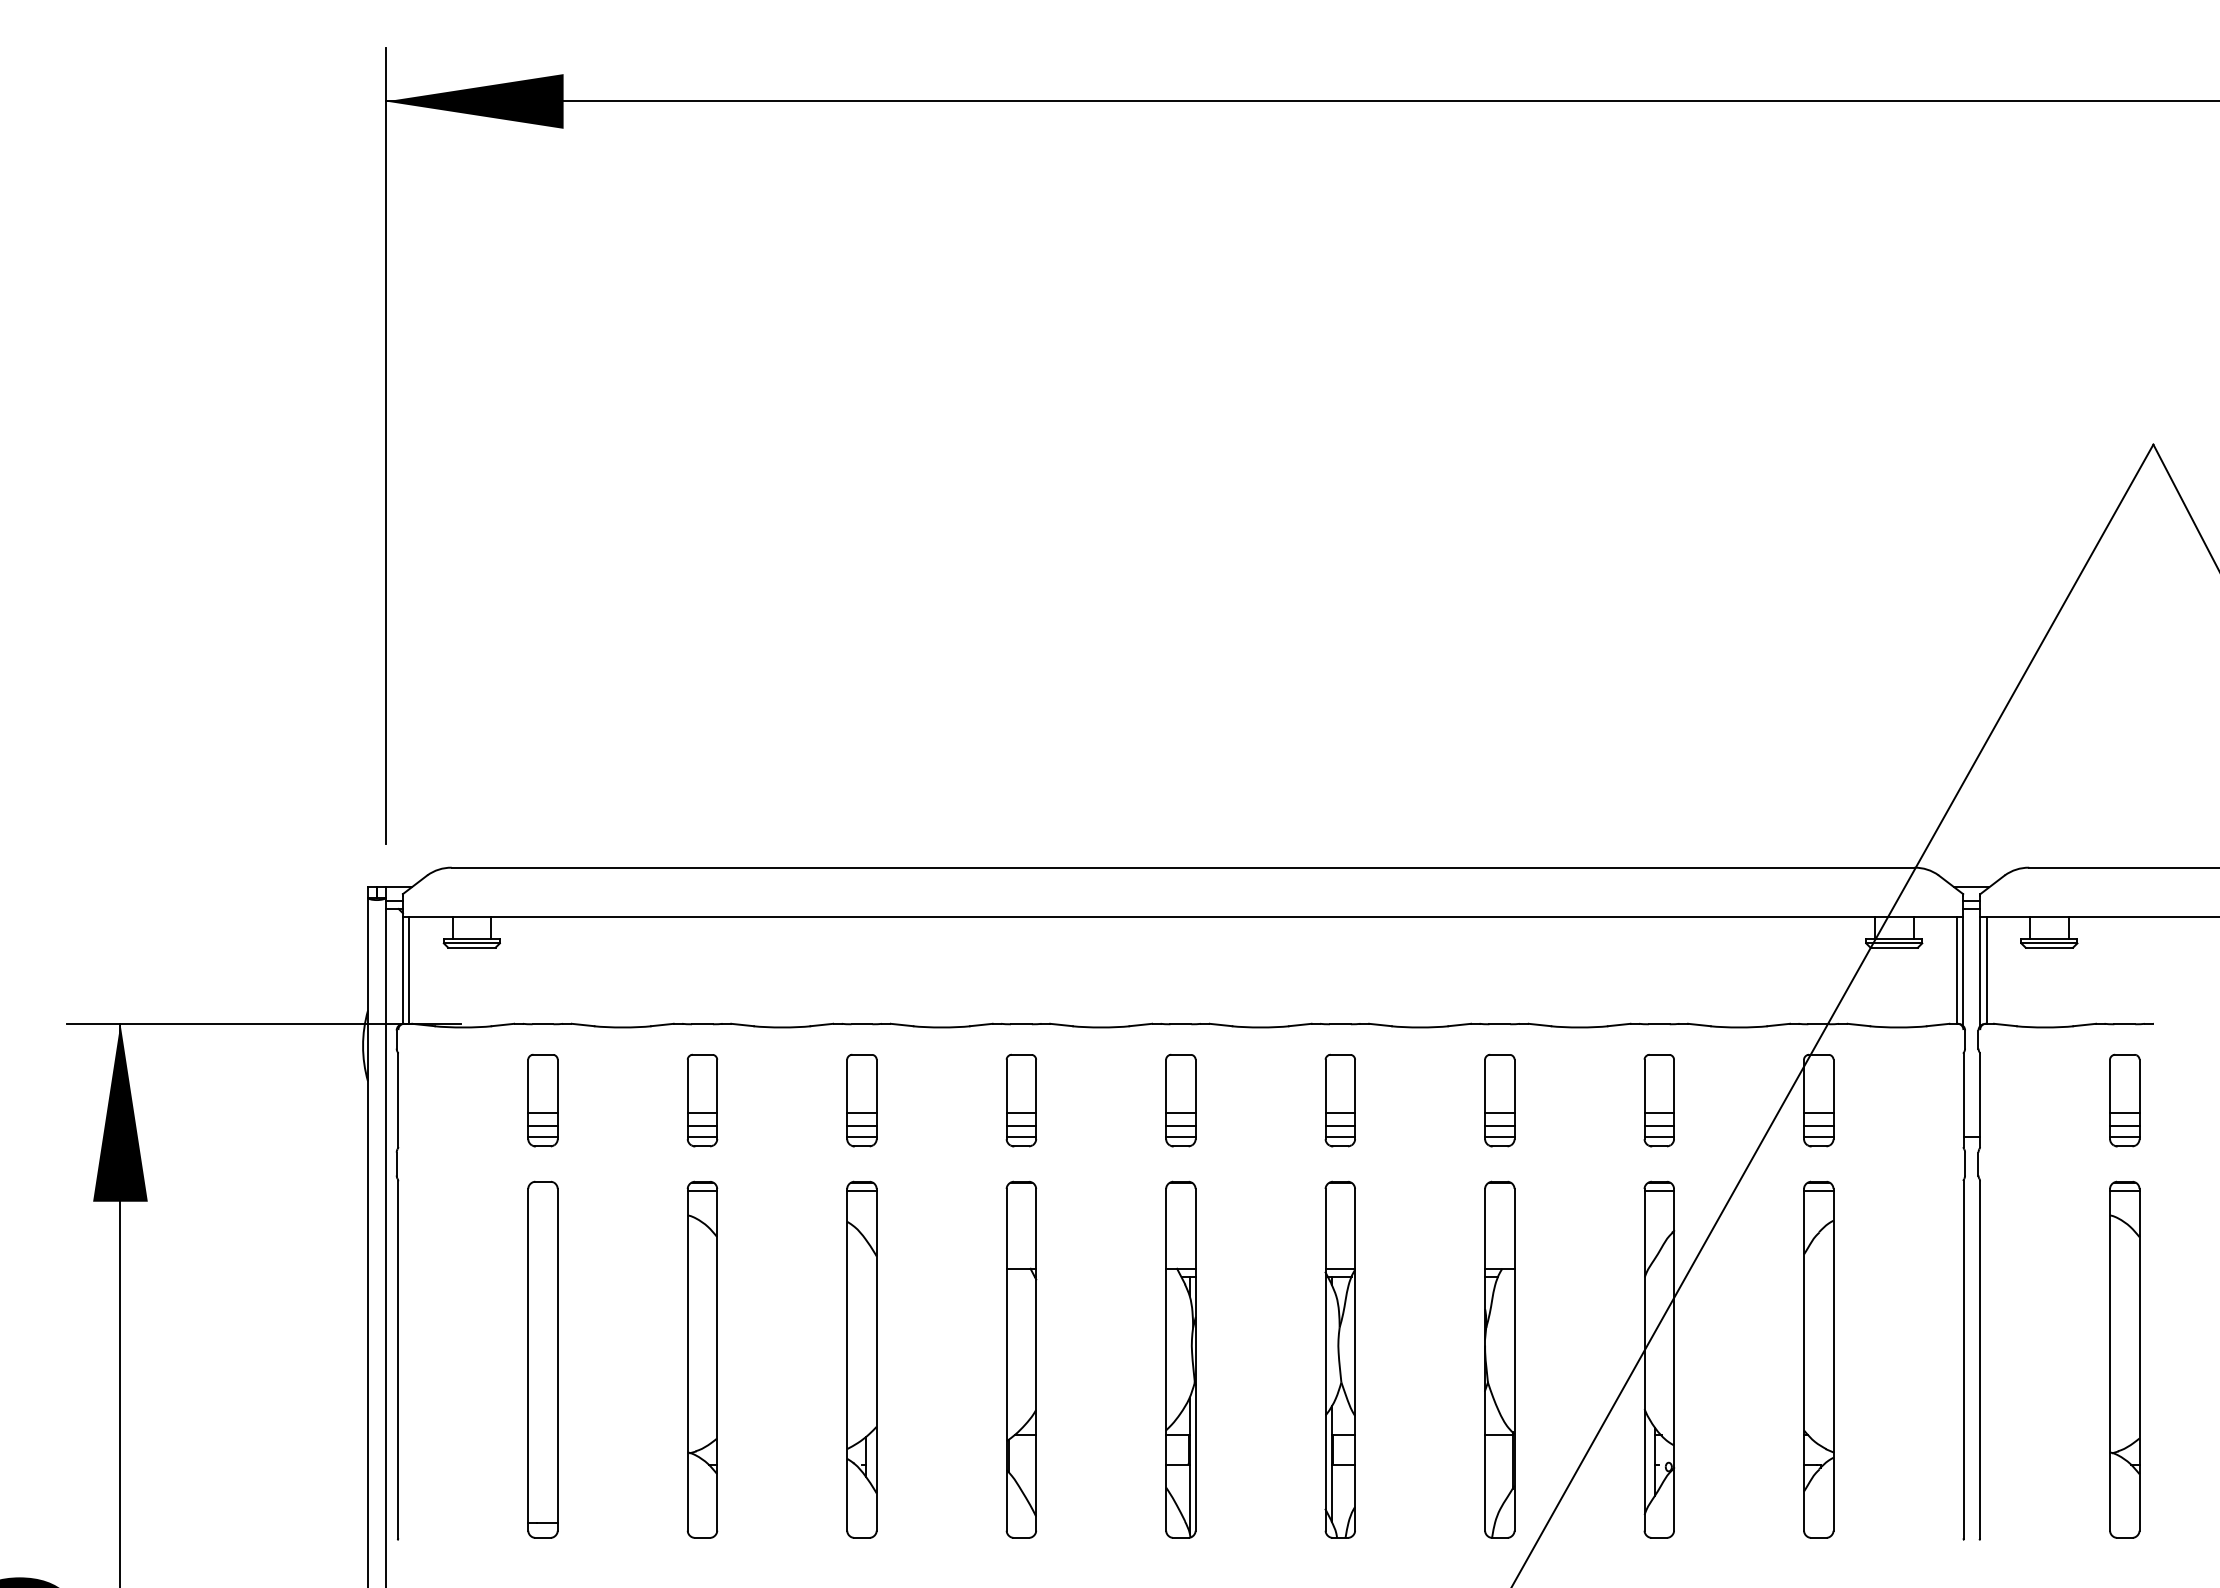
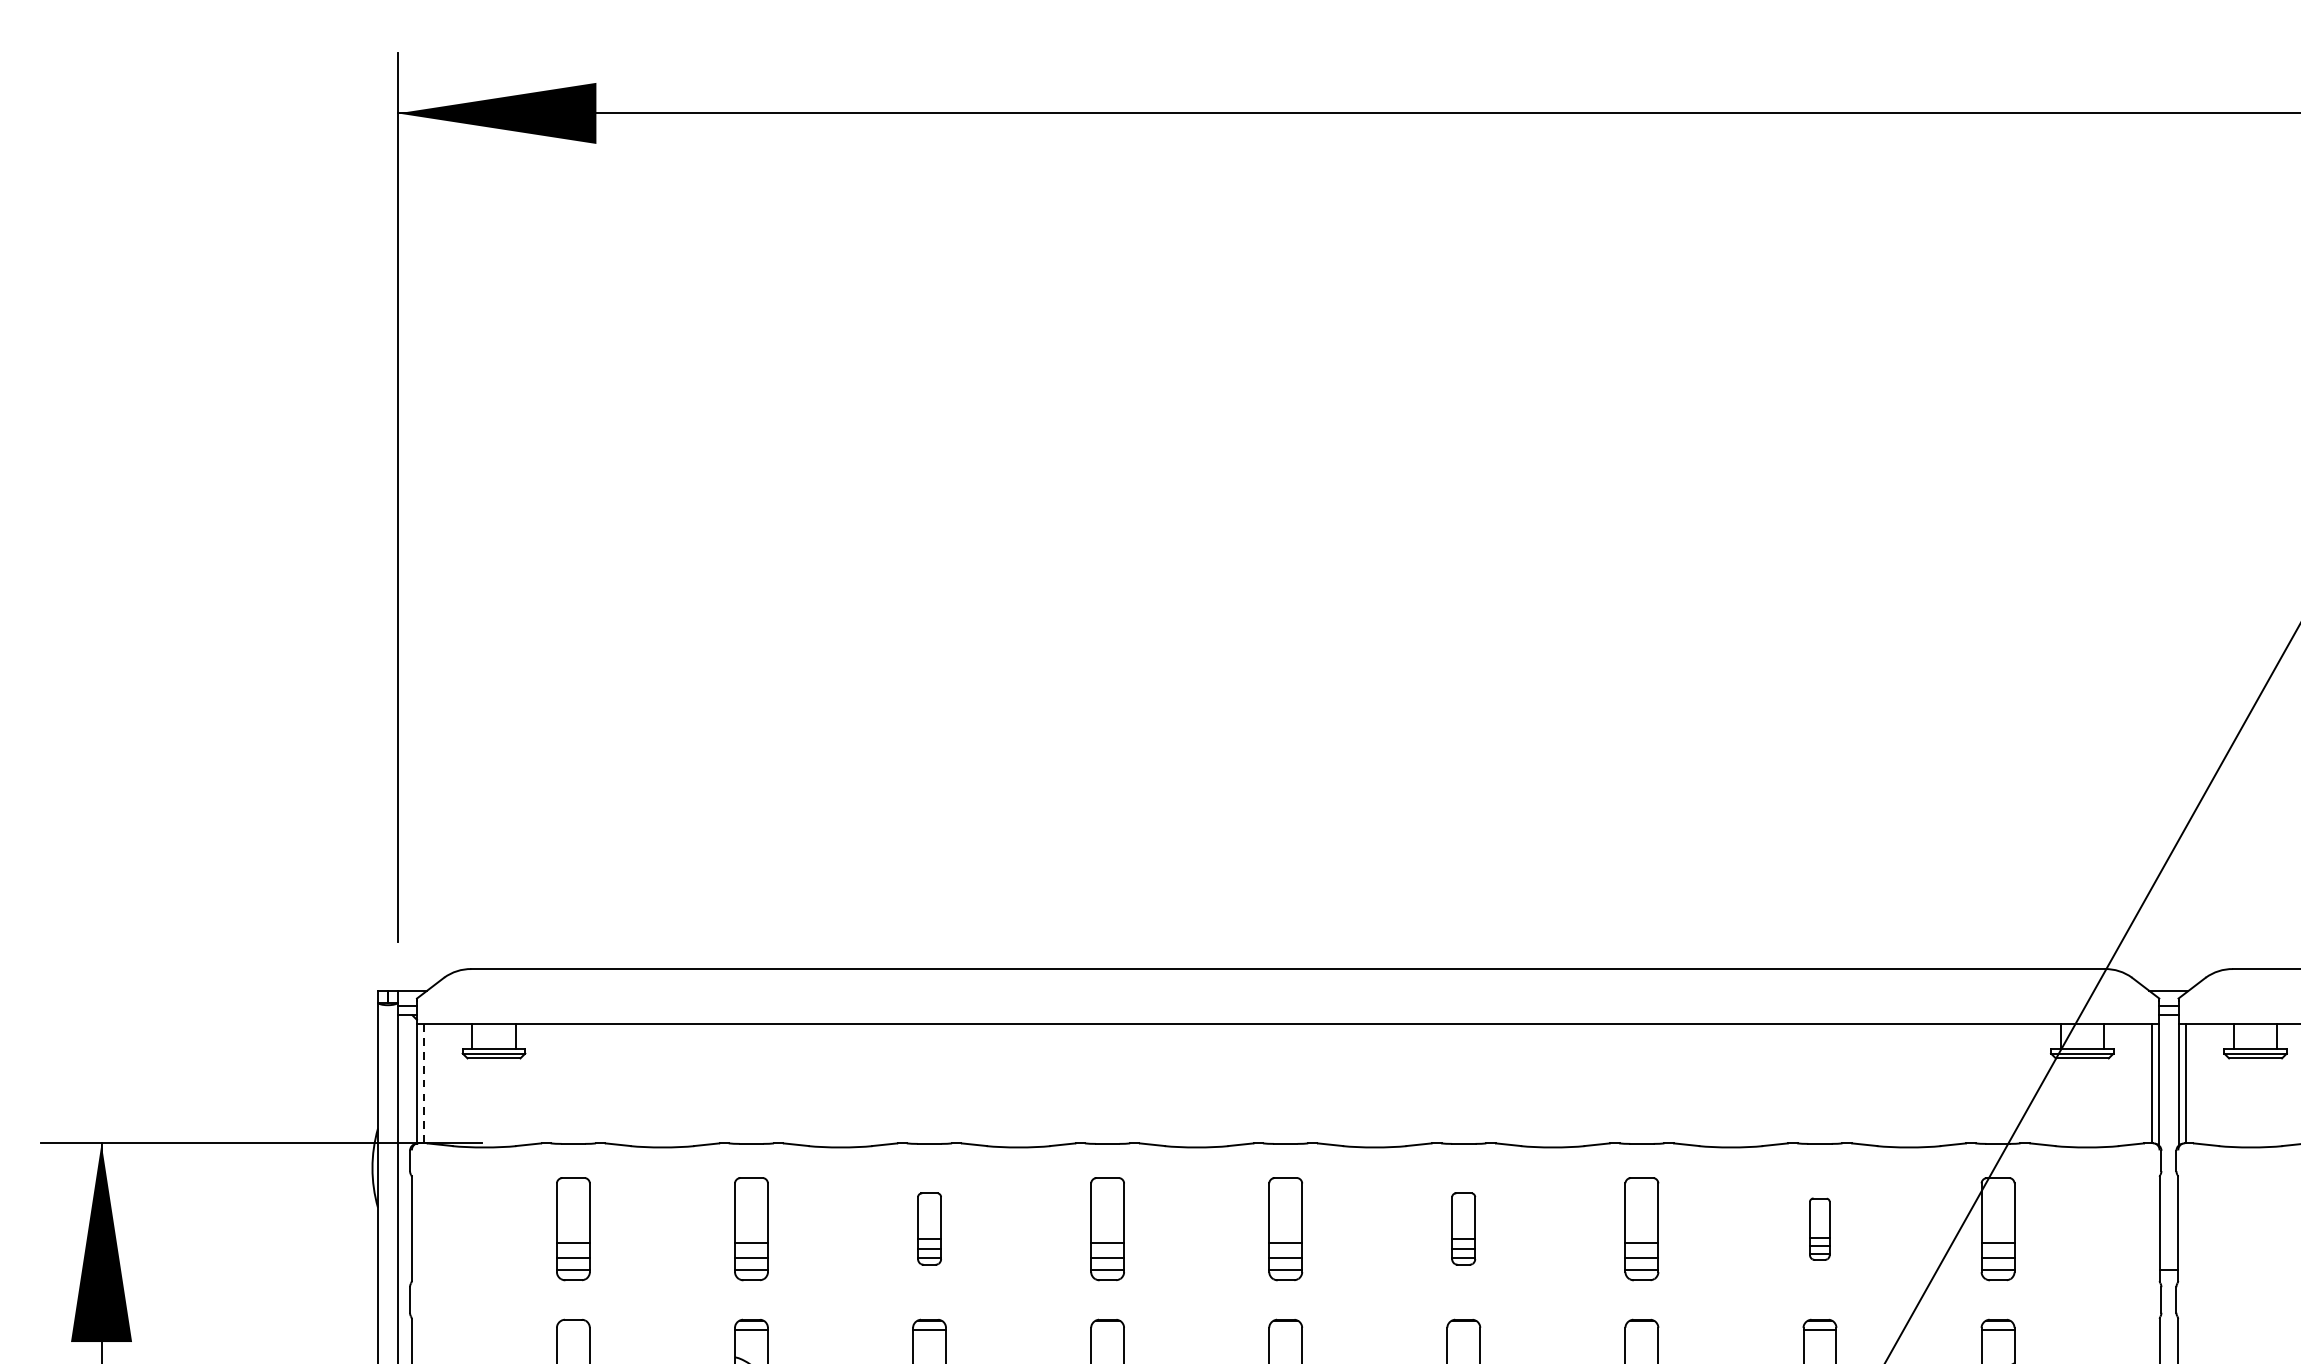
line: (409, 971) -> (424, 1084), solid -> dashed
part: (861, 1100) -> (929, 1229), size x0.7
part: (1339, 1100) -> (1462, 1229), size x0.7
part: (1658, 1100) -> (1819, 1229), size x0.6

